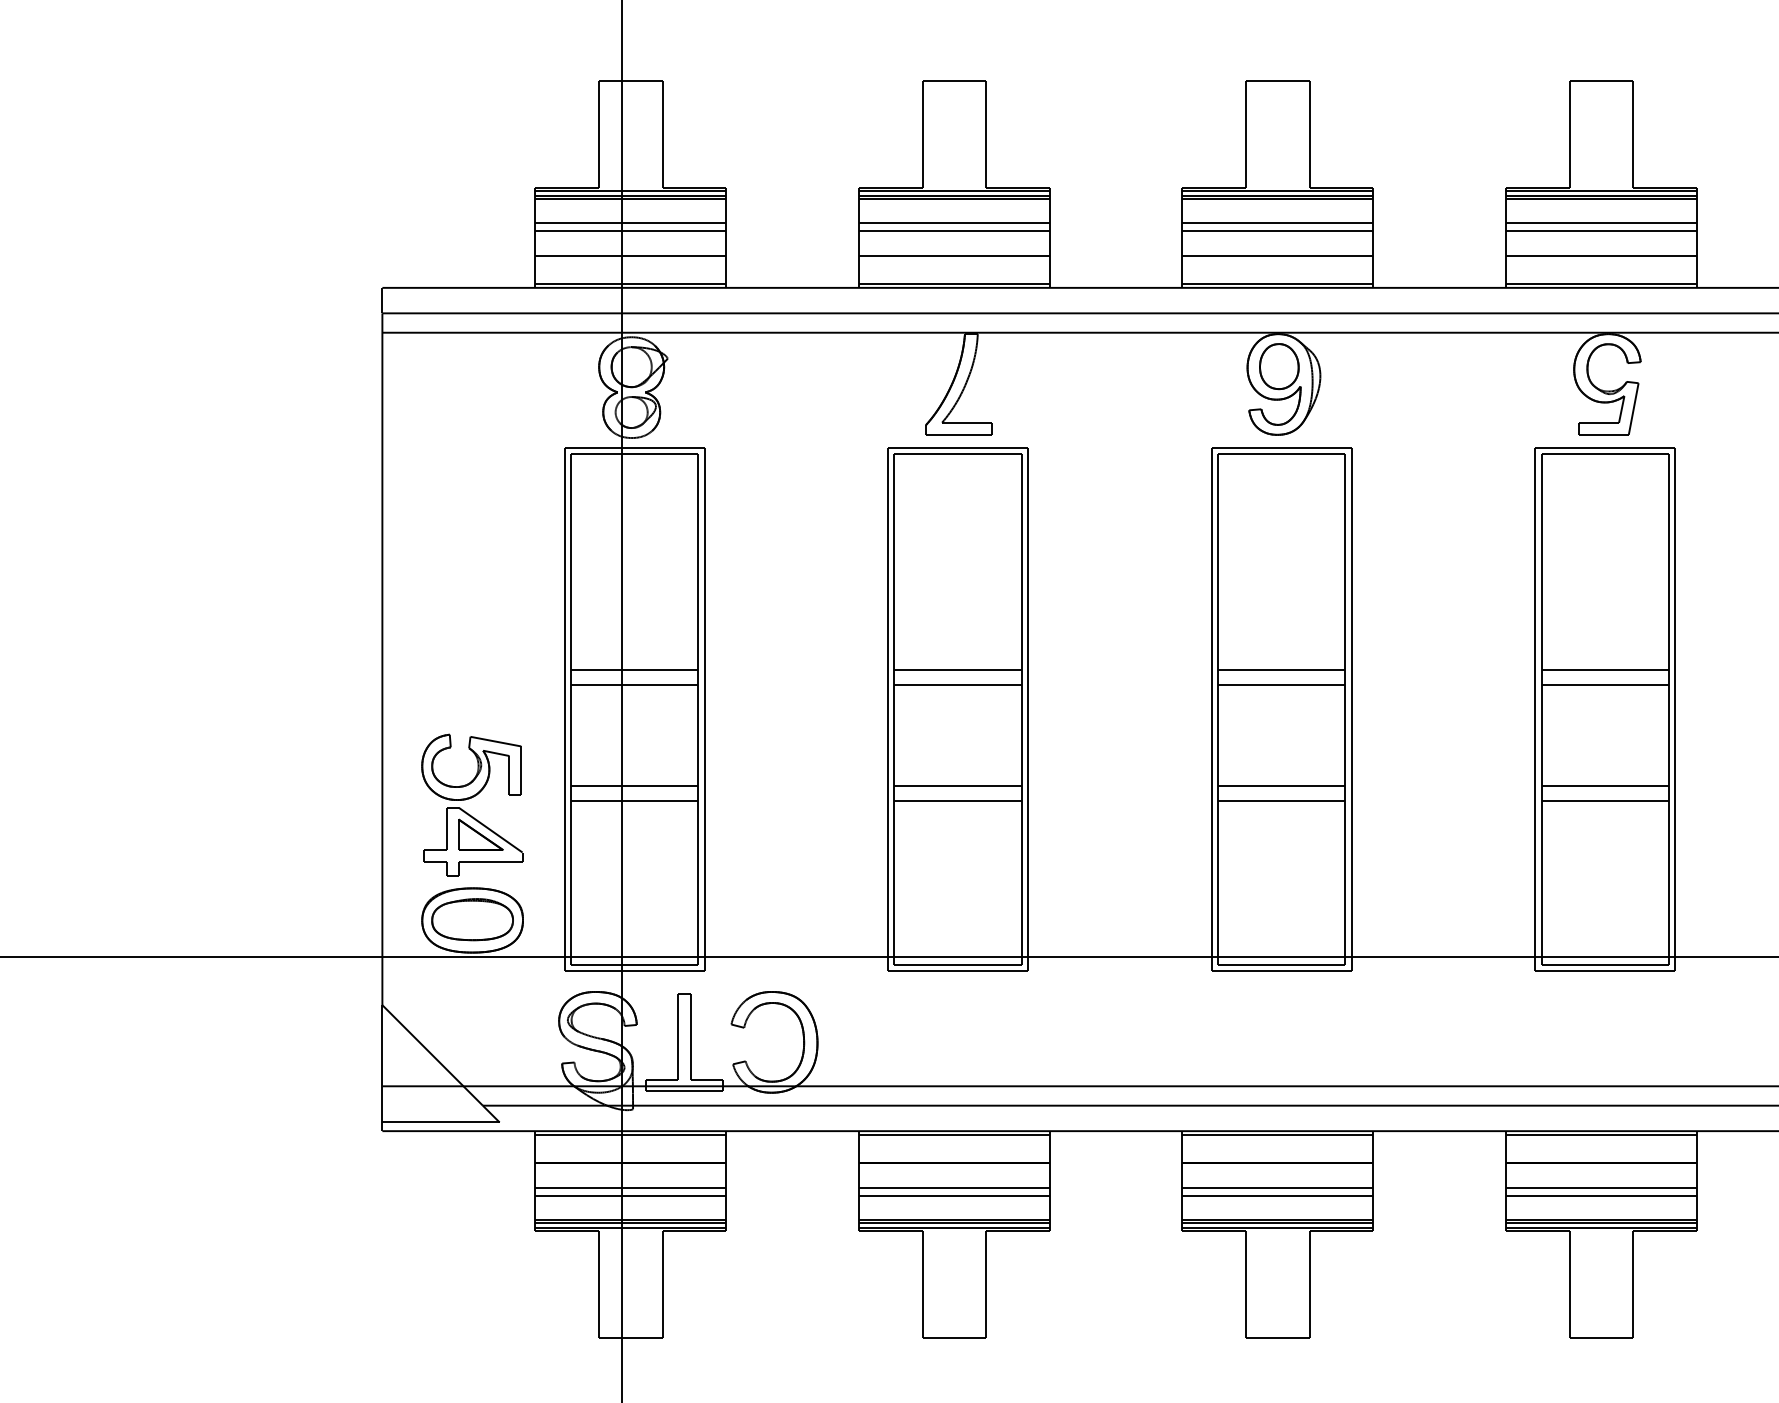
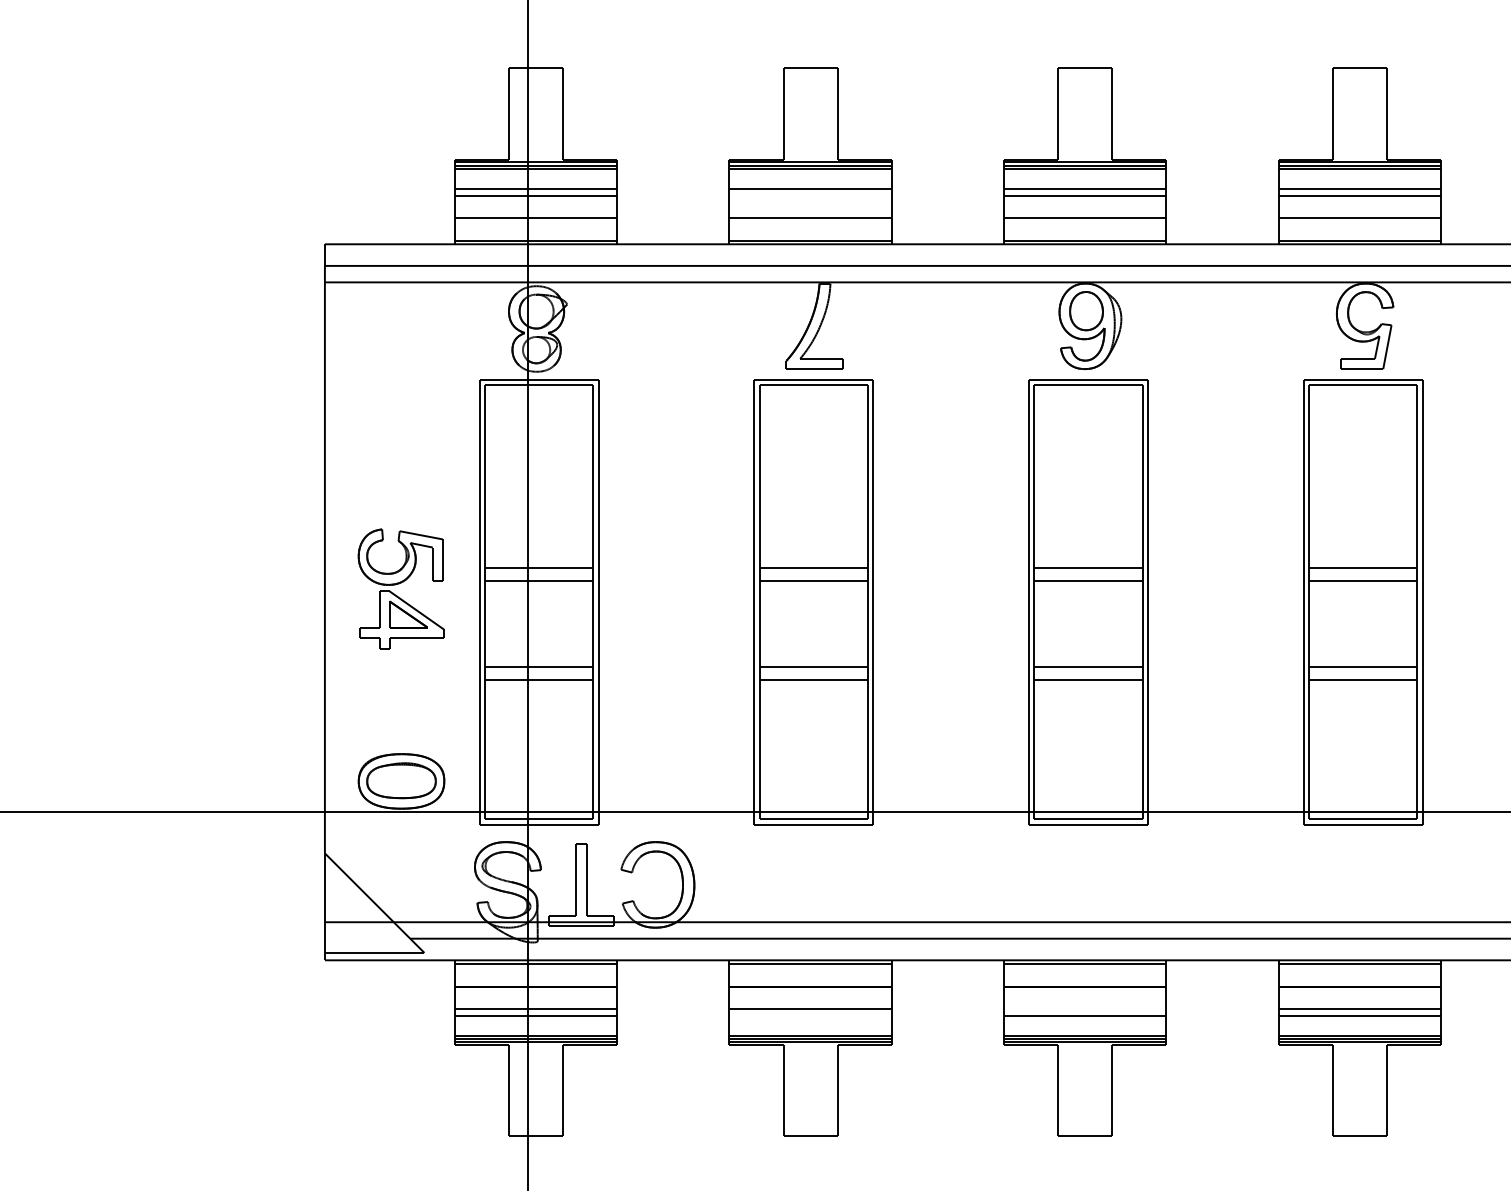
line: (953, 231) -> (809, 196), removed
part: (472, 804) -> (401, 588), moved
line: (1277, 1188) -> (1084, 1009), removed
line: (953, 1196) -> (809, 1015), removed

